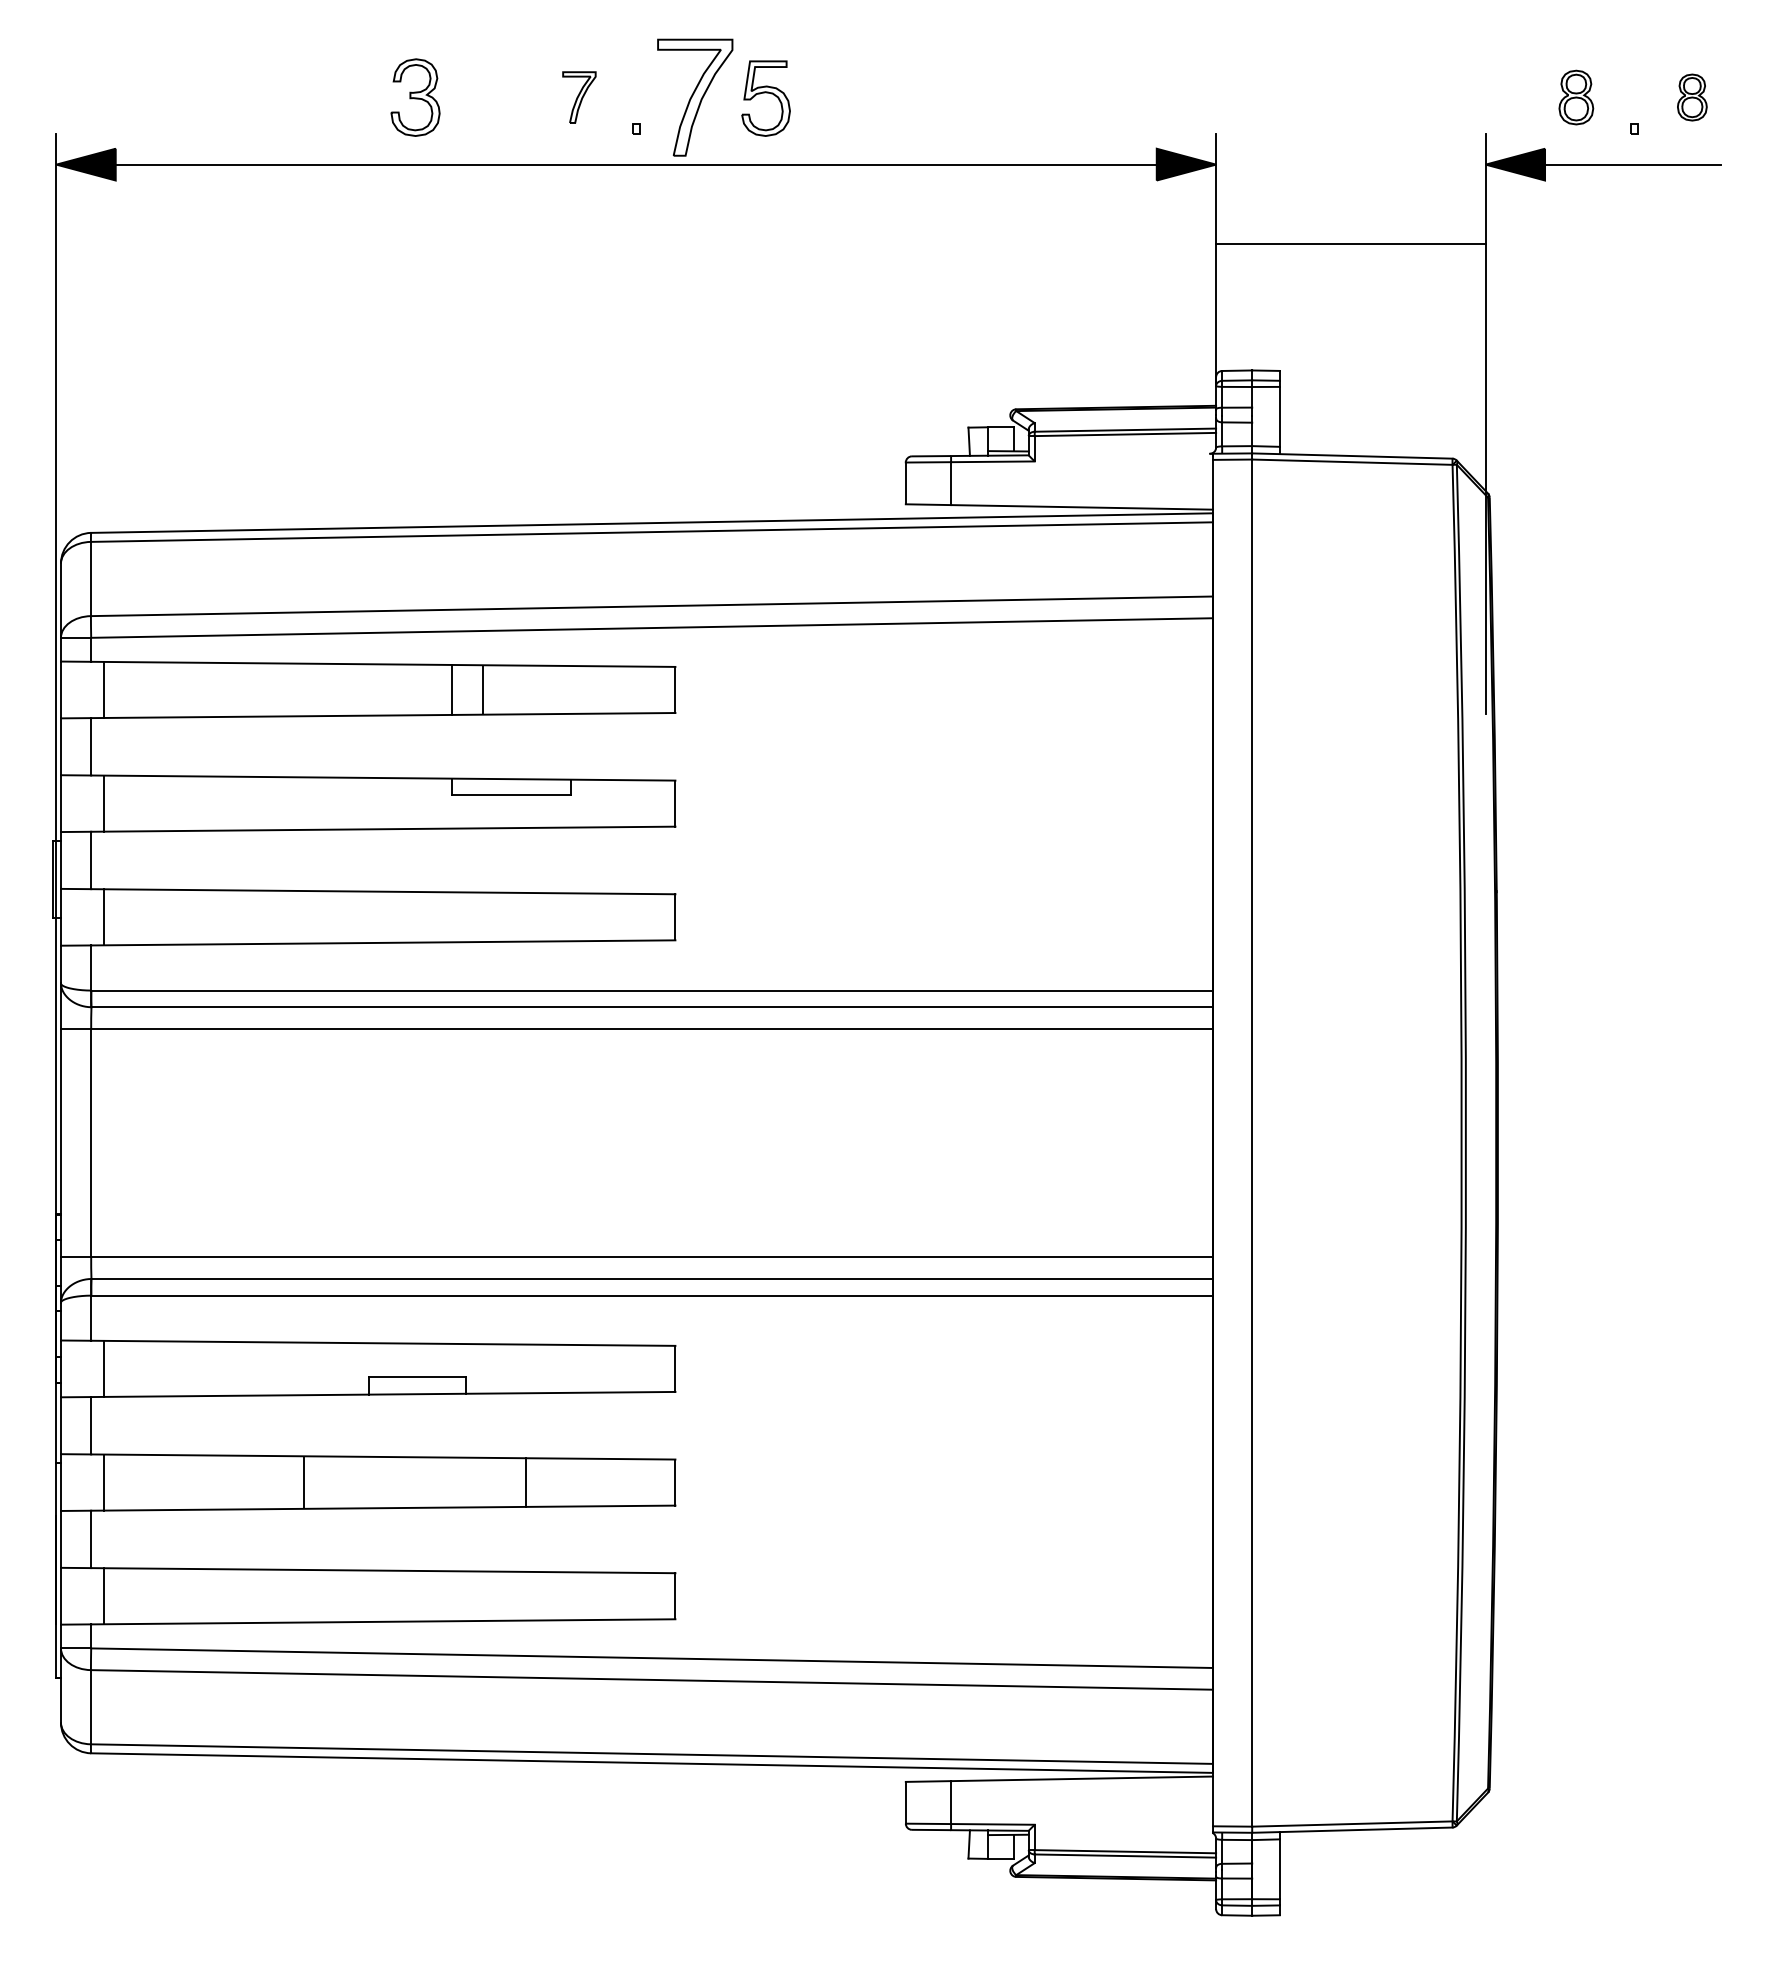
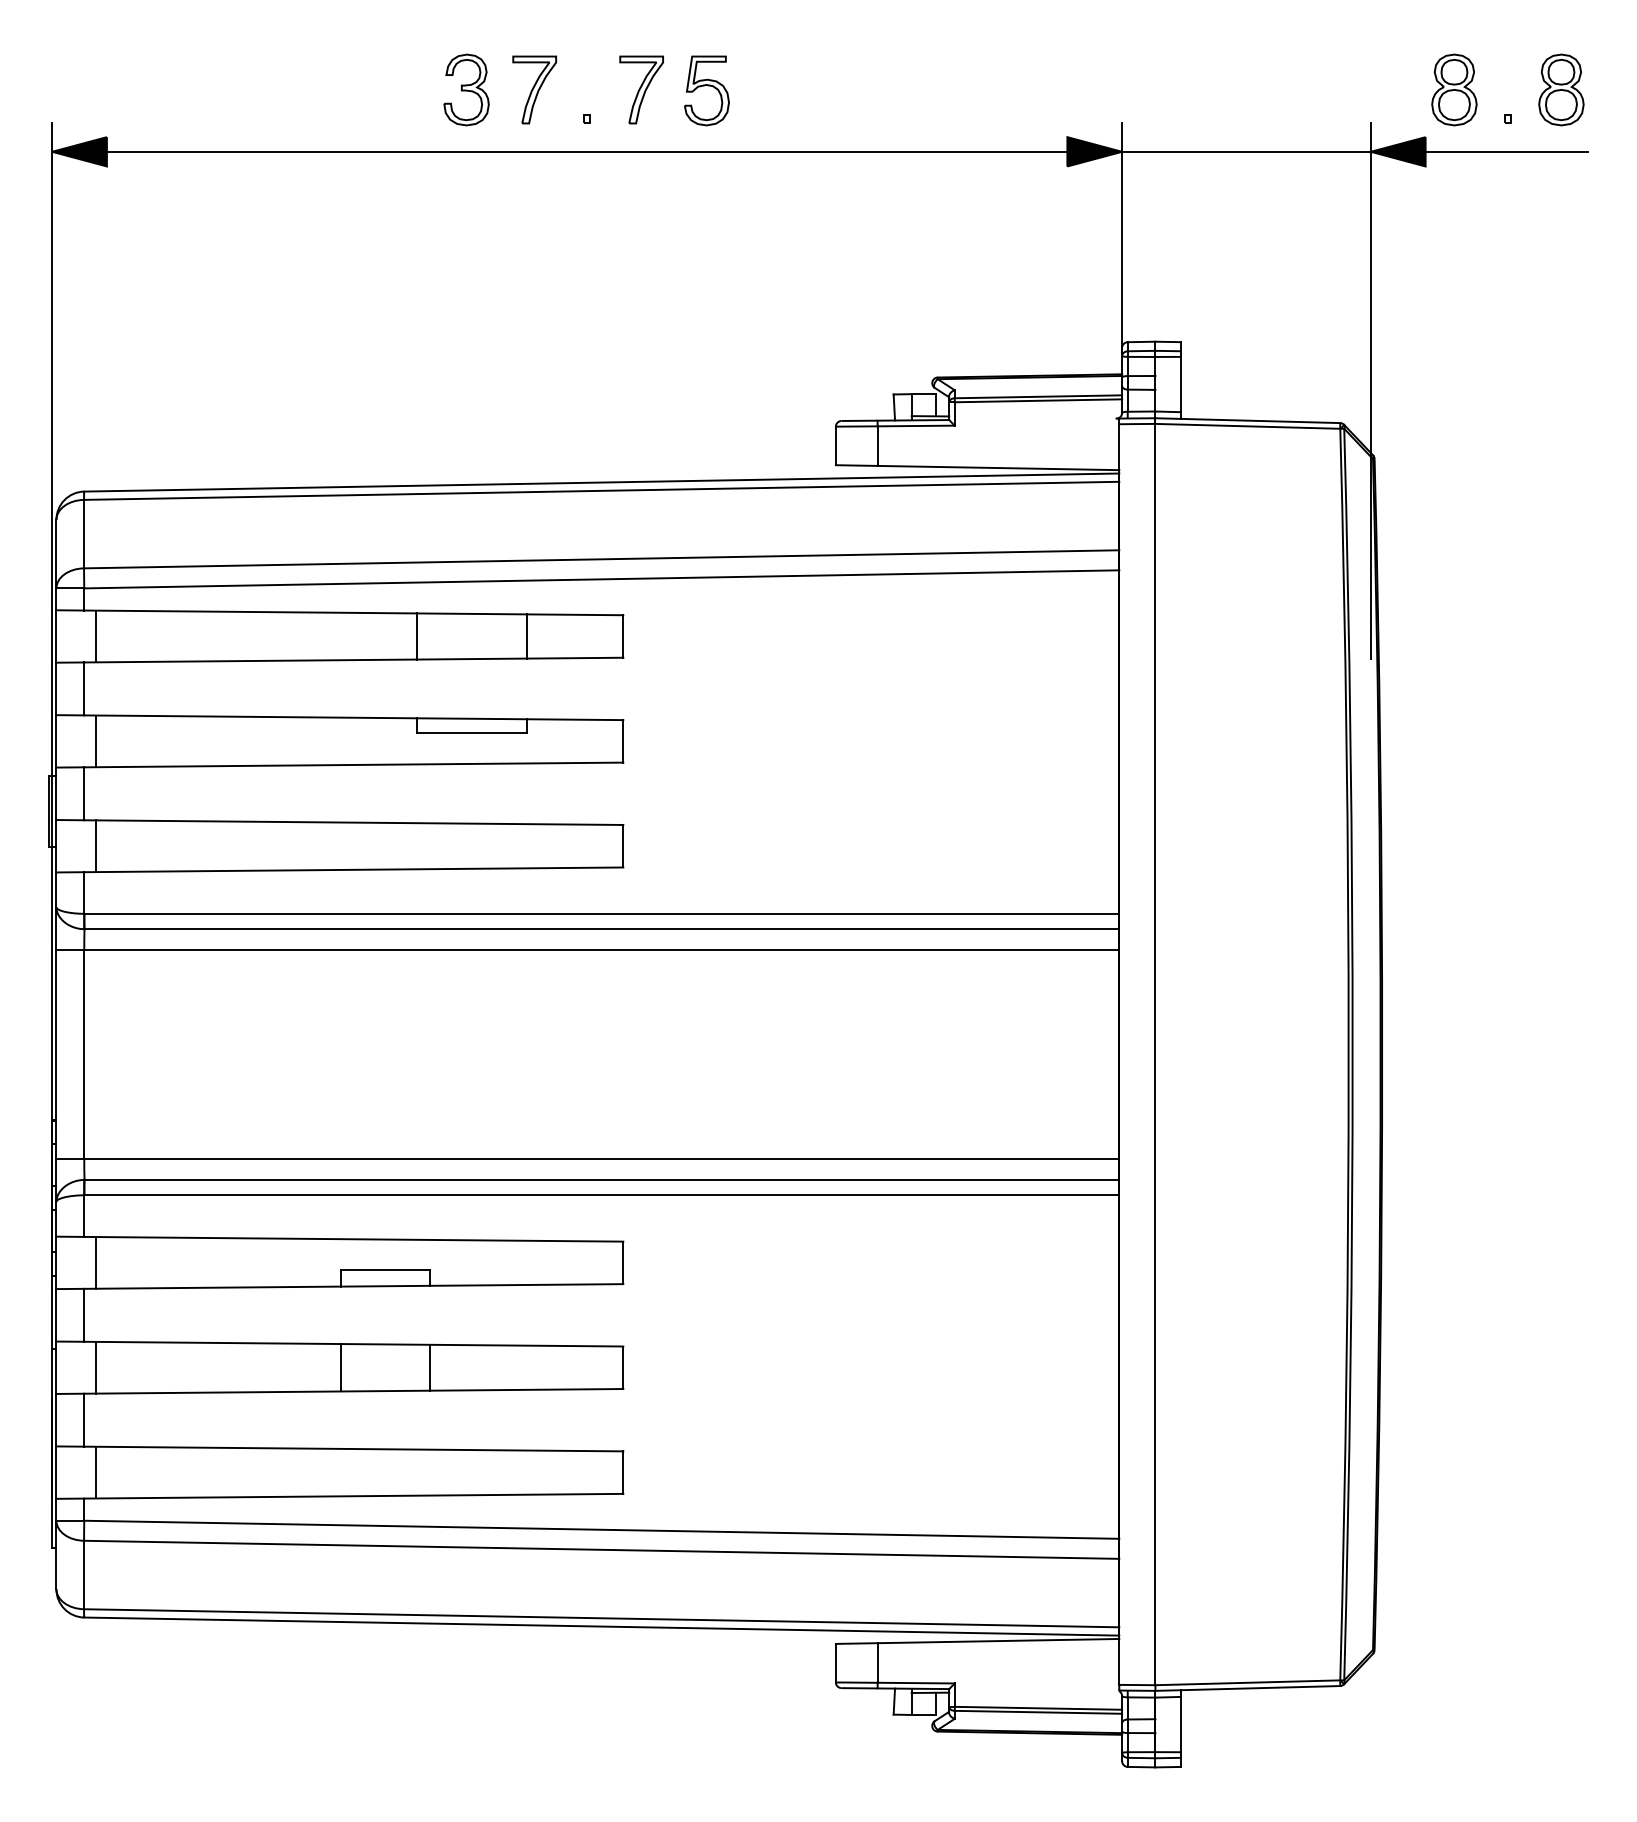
part: (415, 97) -> (466, 89), moved
part: (579, 97) -> (534, 89), size x1.43
part: (695, 97) -> (641, 89), size x0.62
part: (1576, 97) -> (1454, 89), size x1.43
part: (1692, 97) -> (1561, 89), size x1.67
line: (1350, 243) -> (1246, 151), moved
line: (483, 689) -> (527, 636), moved
line: (304, 1482) -> (341, 1367), moved
line: (525, 1482) -> (429, 1367), moved

